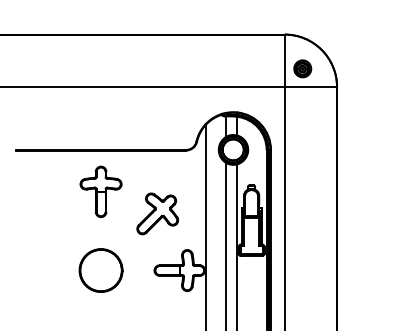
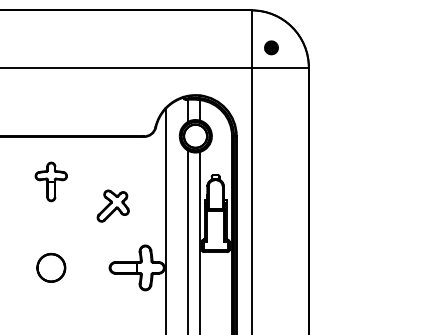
part: (302, 68) -> (271, 47), size x0.7
part: (100, 191) -> (50, 181), size x0.7
part: (157, 213) -> (112, 205), size x0.7
part: (100, 270) -> (50, 267), size x0.6

